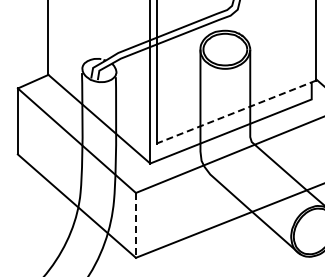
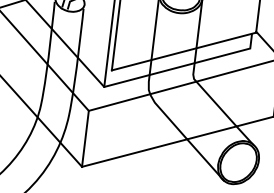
line: (236, 112) -> (183, 51), dashed -> solid
line: (135, 225) -> (85, 138), dashed -> solid

